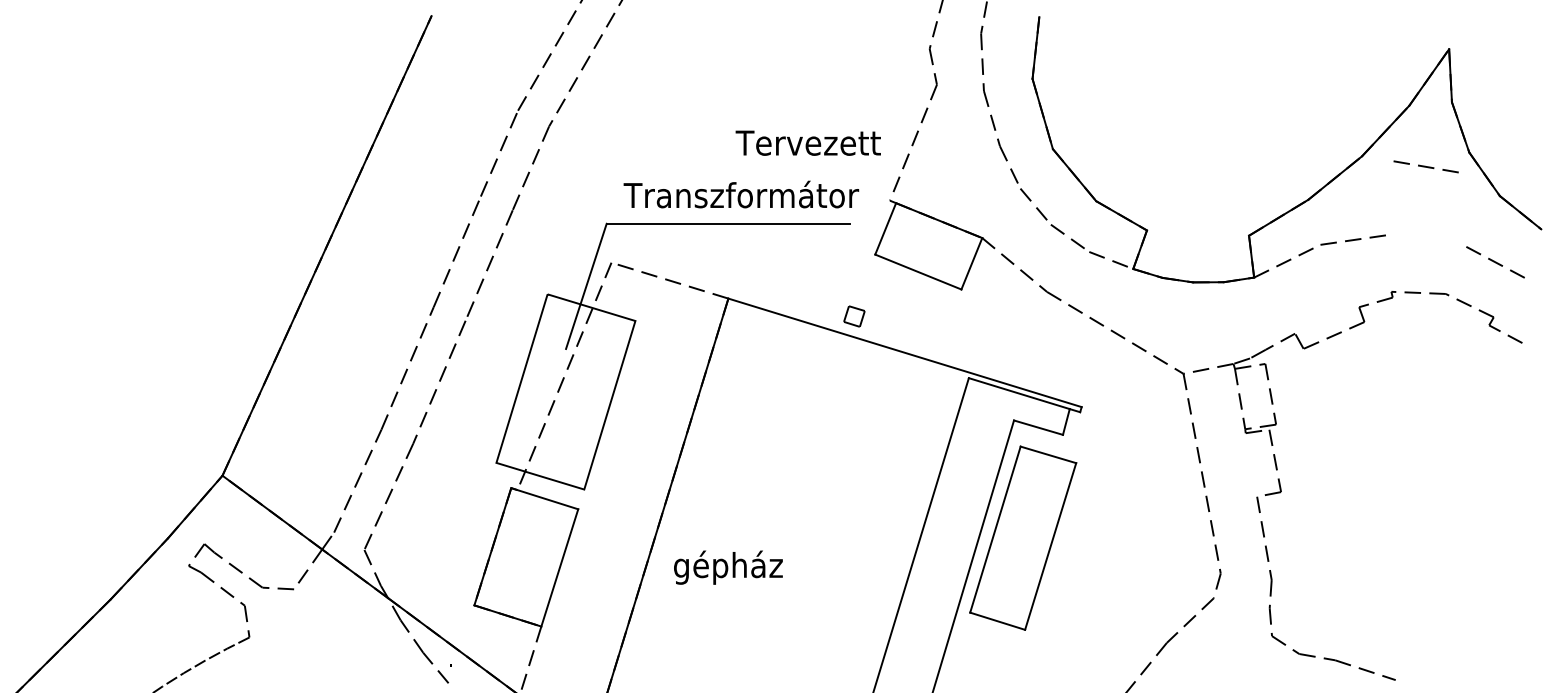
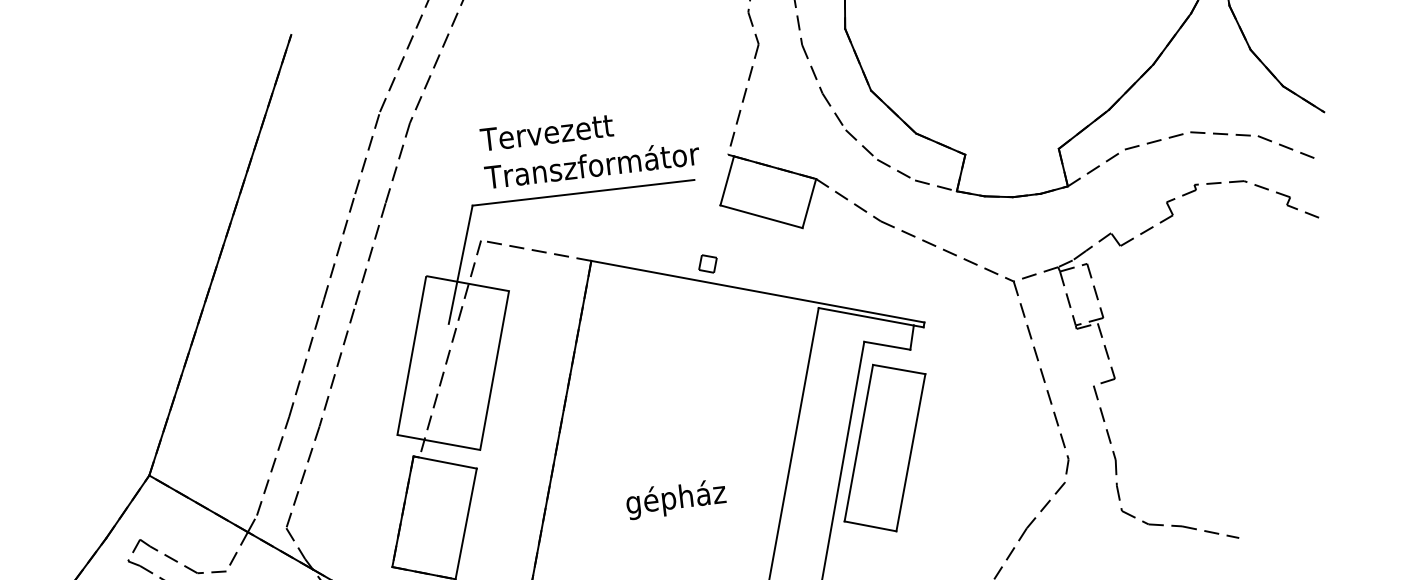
text: (807, 142) -> (546, 132), moved
line: (1425, 166) -> (1219, 133), moved
text: (728, 567) -> (676, 499), moved

